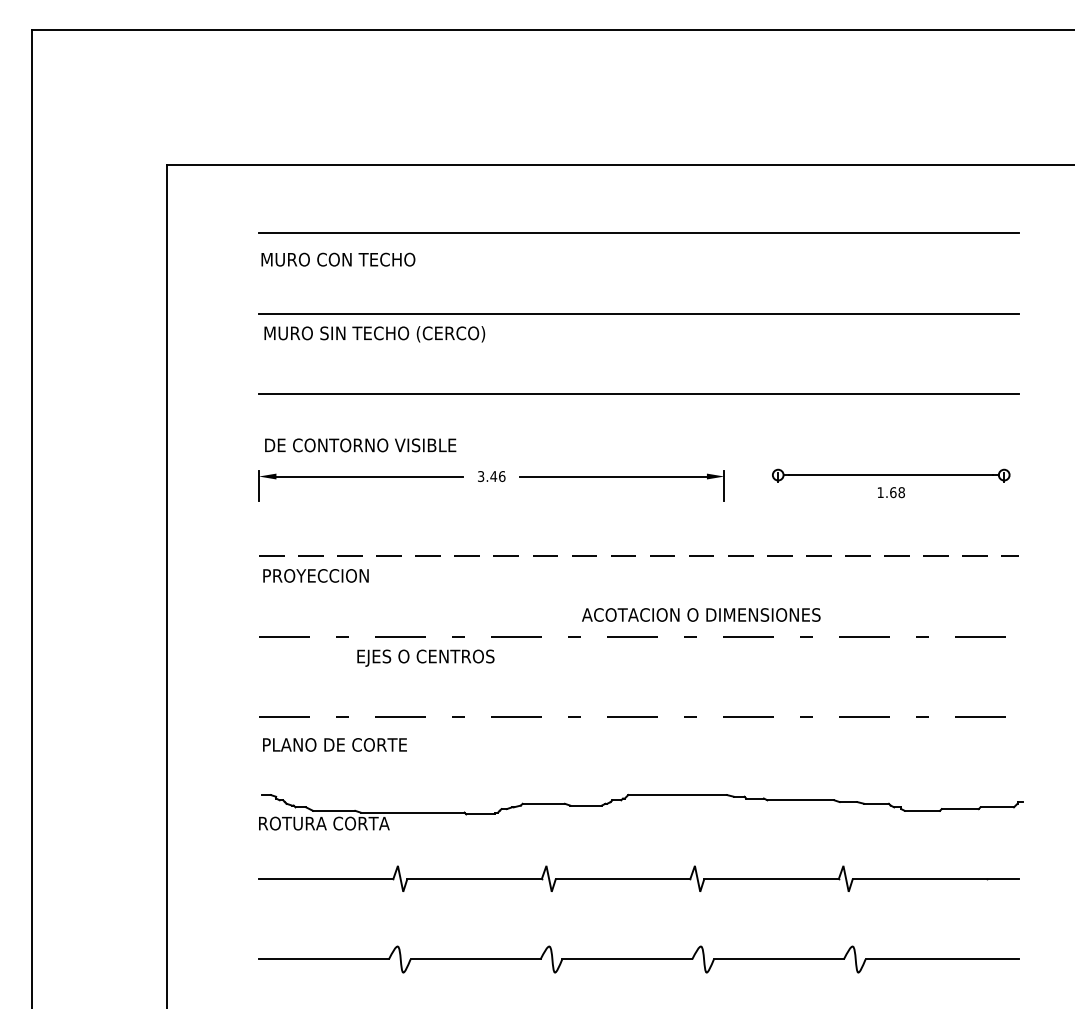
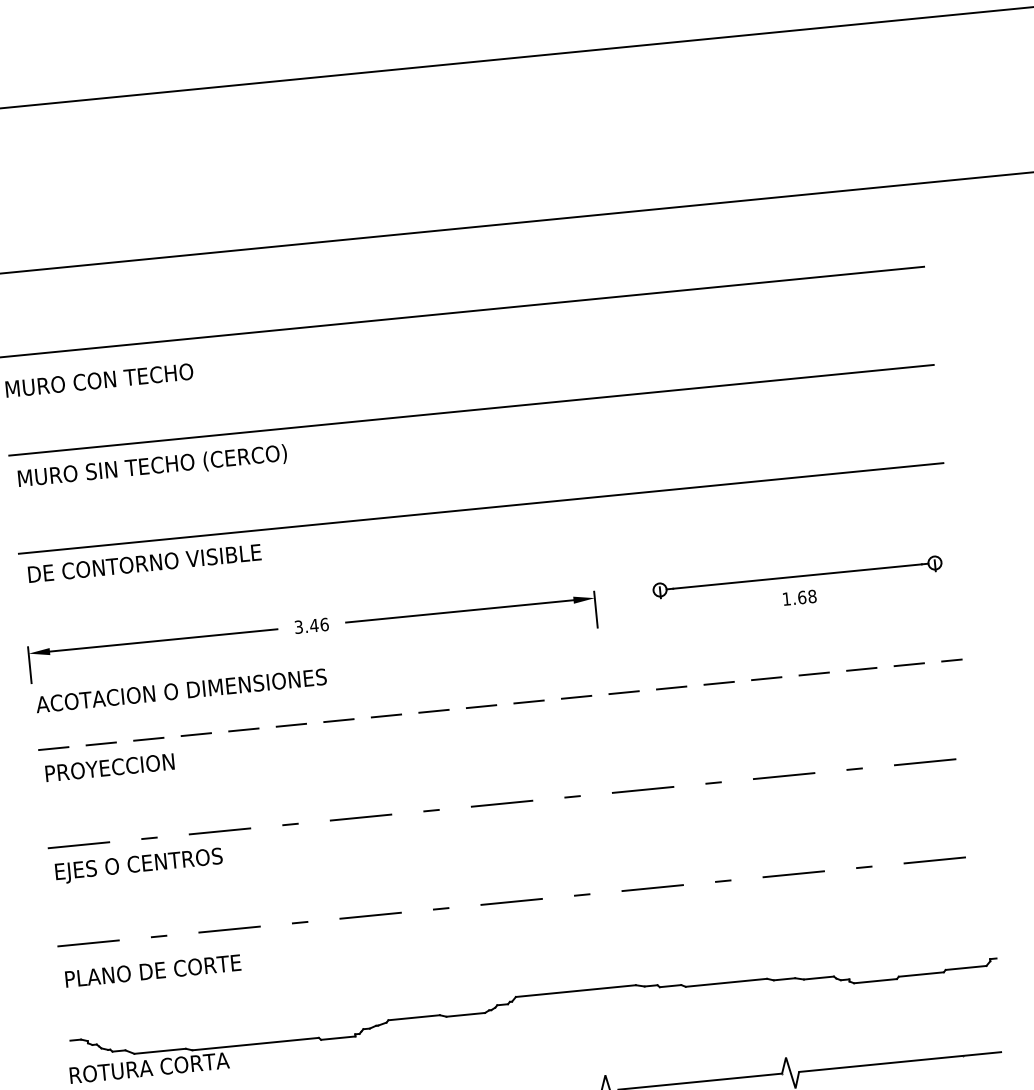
text: (360, 445) -> (144, 563), moved
text: (701, 614) -> (181, 690), moved
text: (425, 657) -> (138, 865), moved

